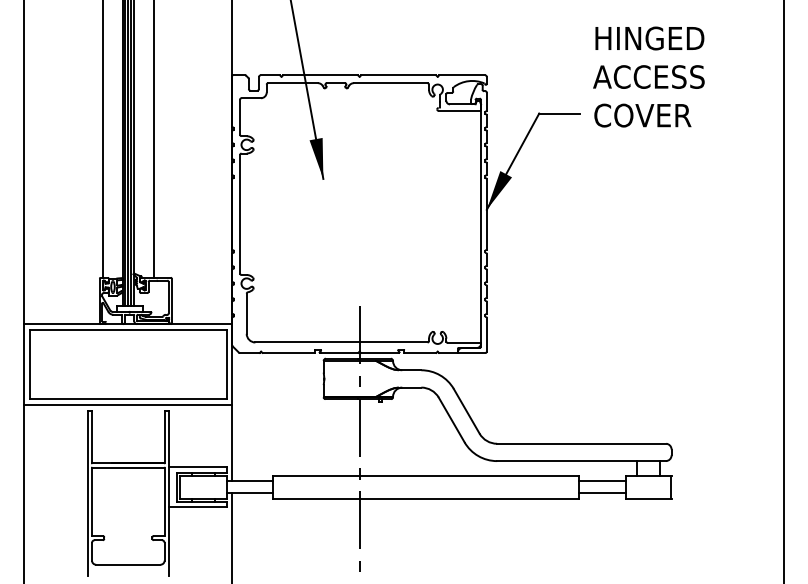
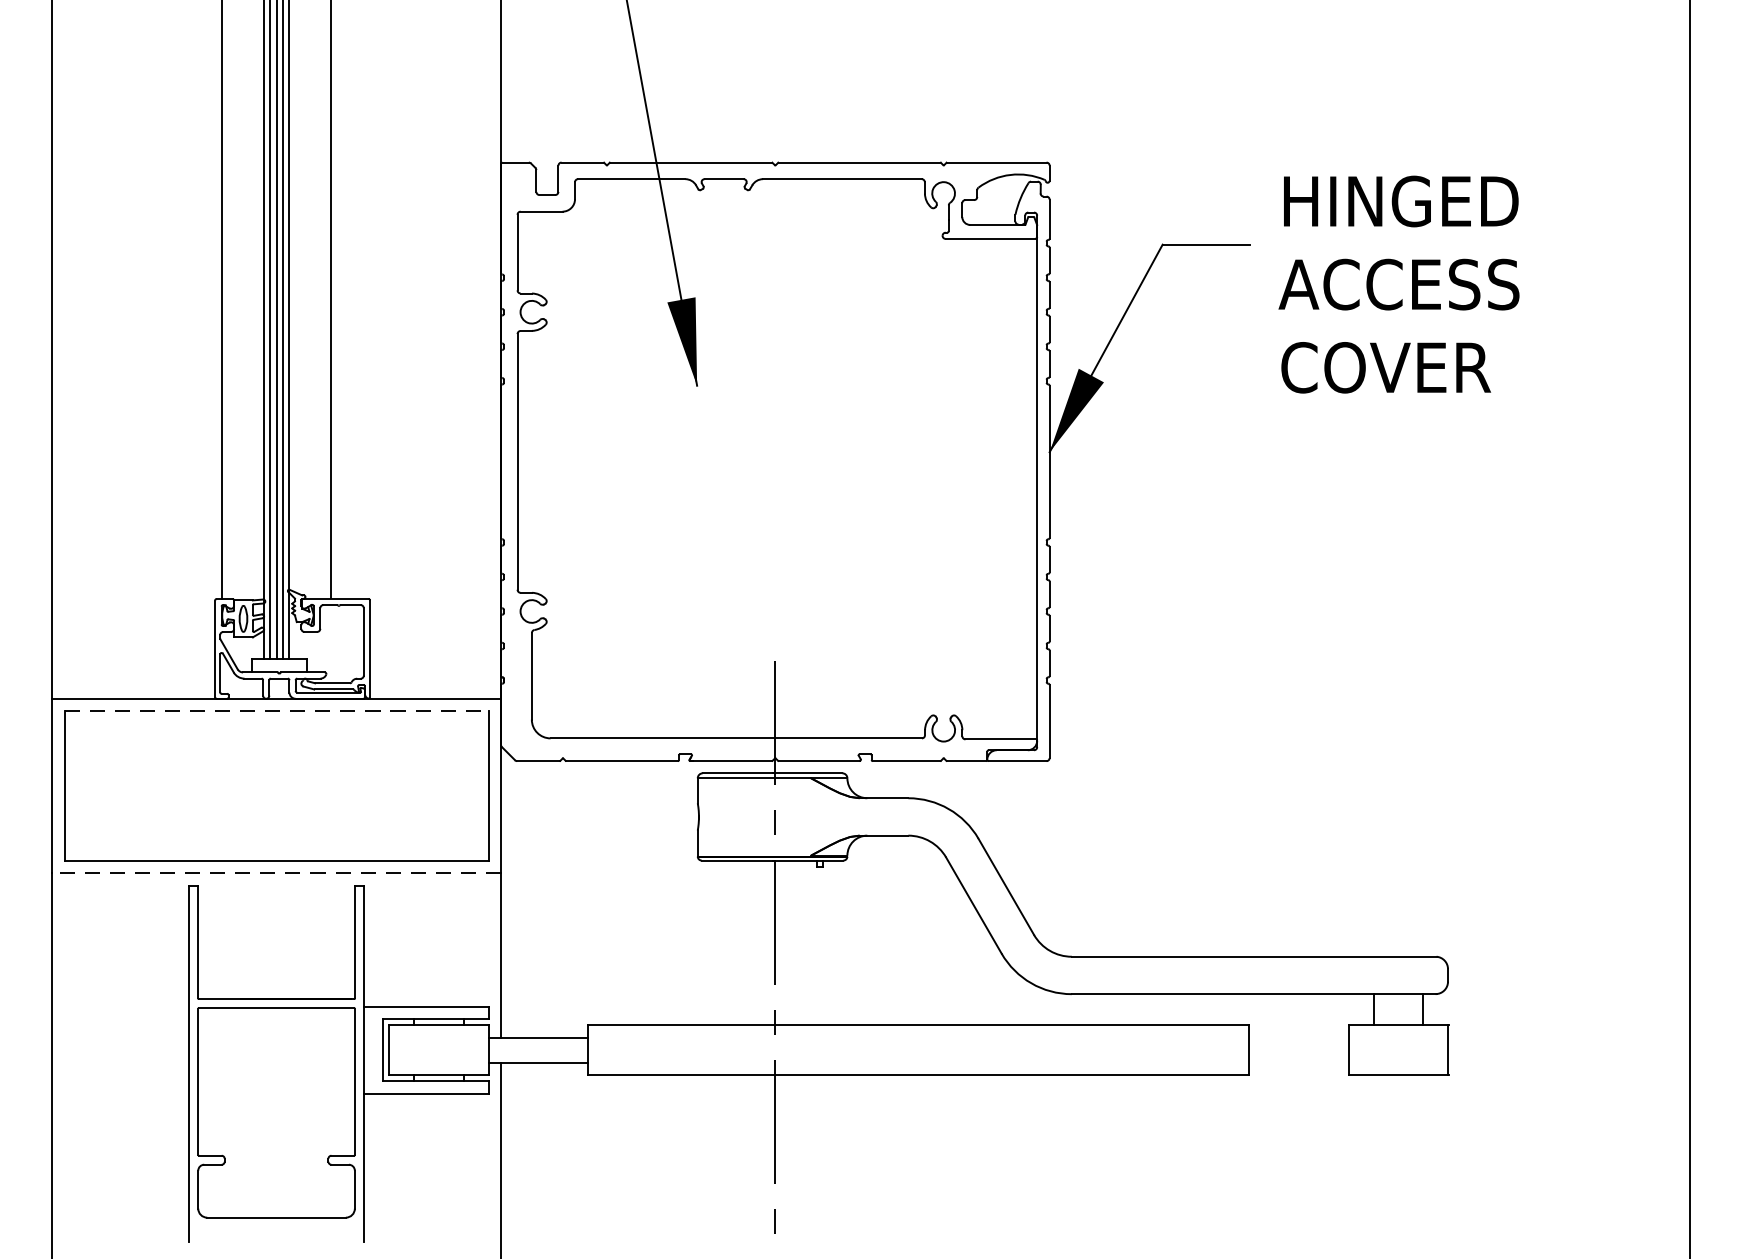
text: (648, 76) -> (1398, 283), moved
line: (128, 329) -> (276, 710), solid -> dashed
line: (127, 405) -> (274, 874), solid -> dashed
line: (602, 481) -> (1299, 1038), removed
line: (602, 492) -> (1299, 1061), removed

